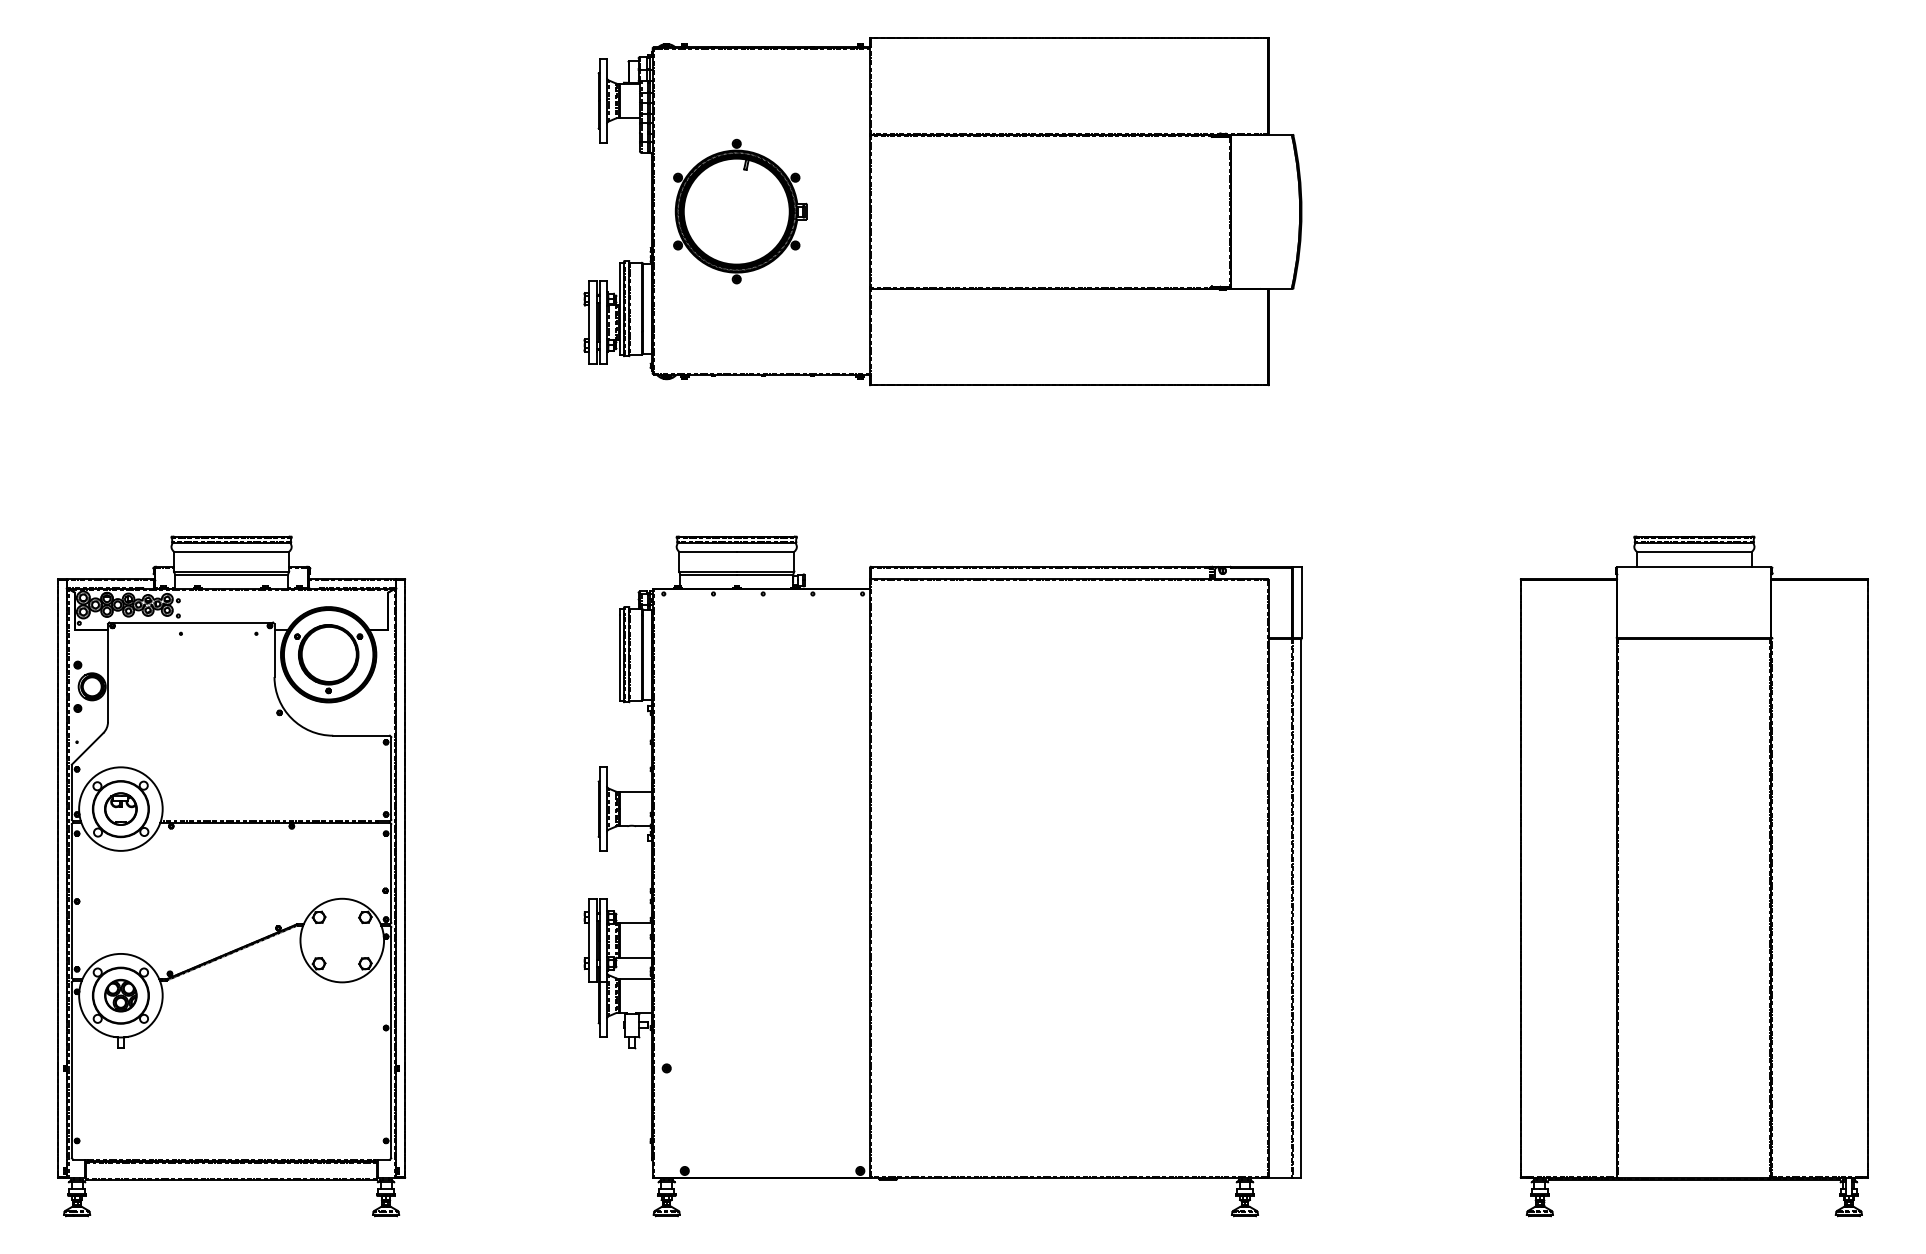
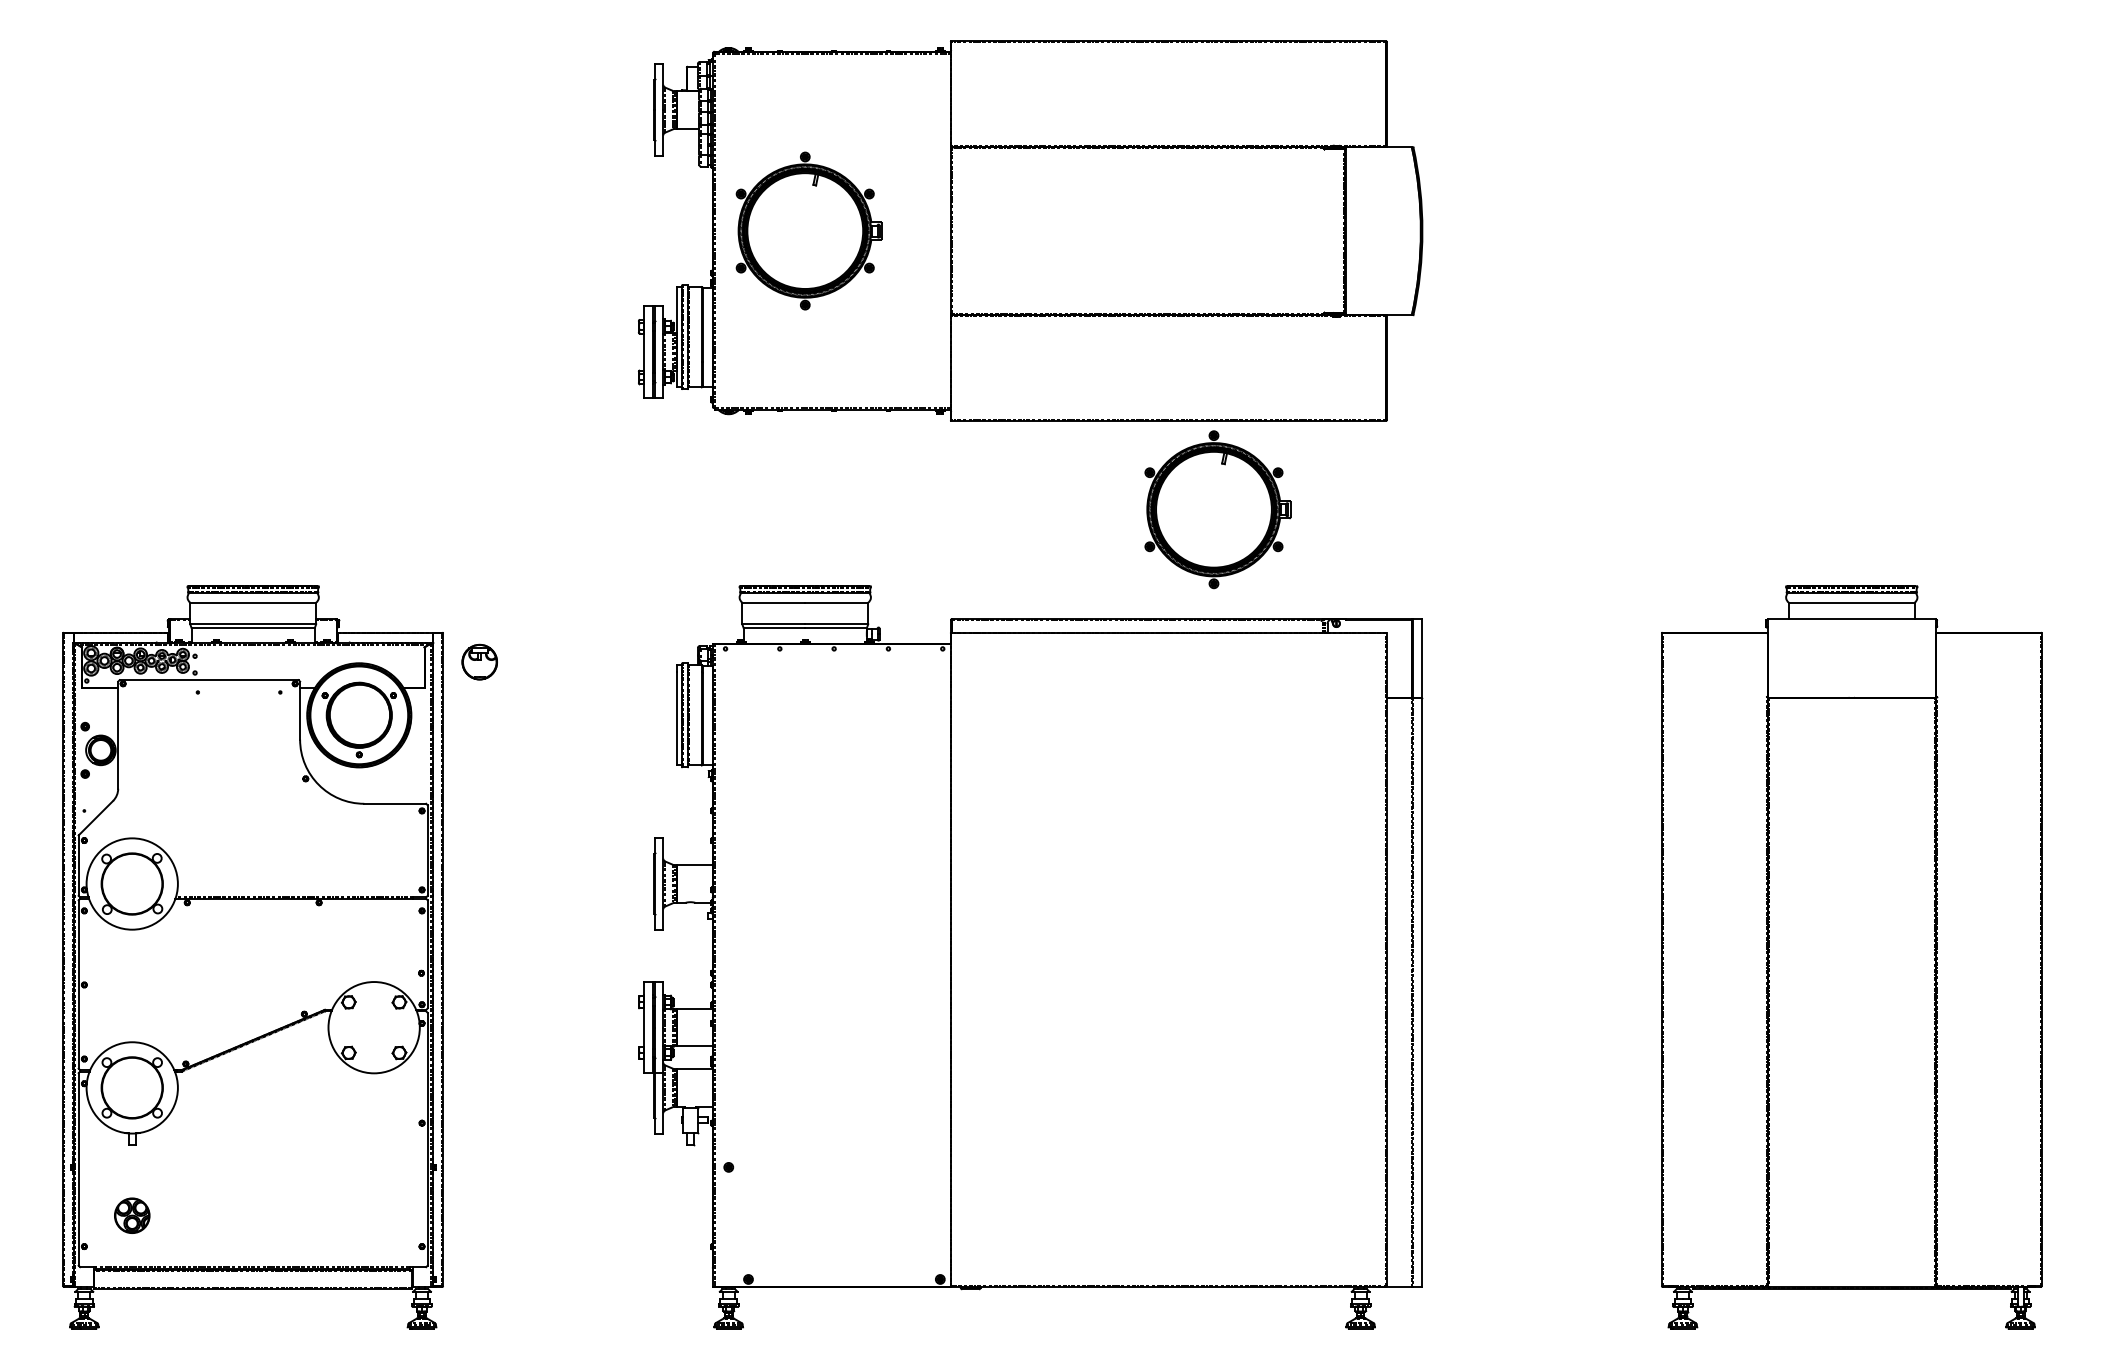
part: (1114, 466) -> (1218, 509), added
part: (120, 808) -> (479, 661), moved
part: (120, 995) -> (131, 1215), moved

